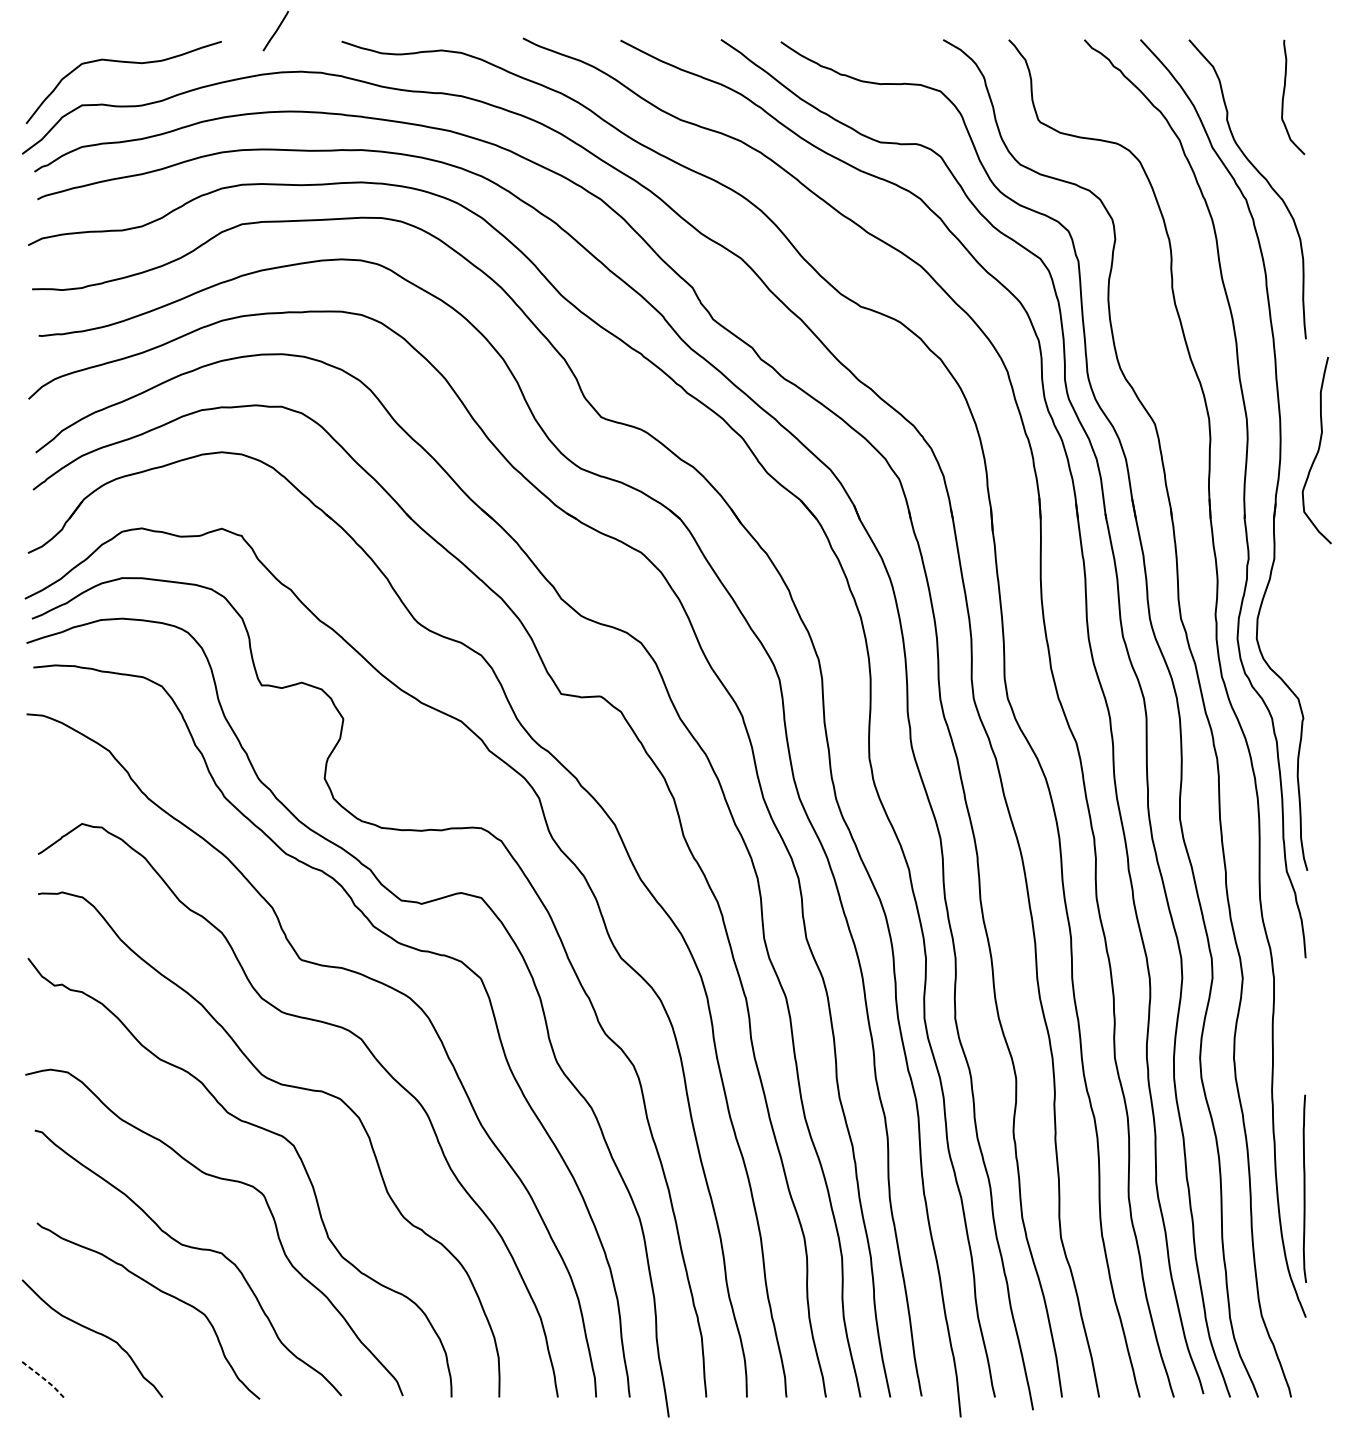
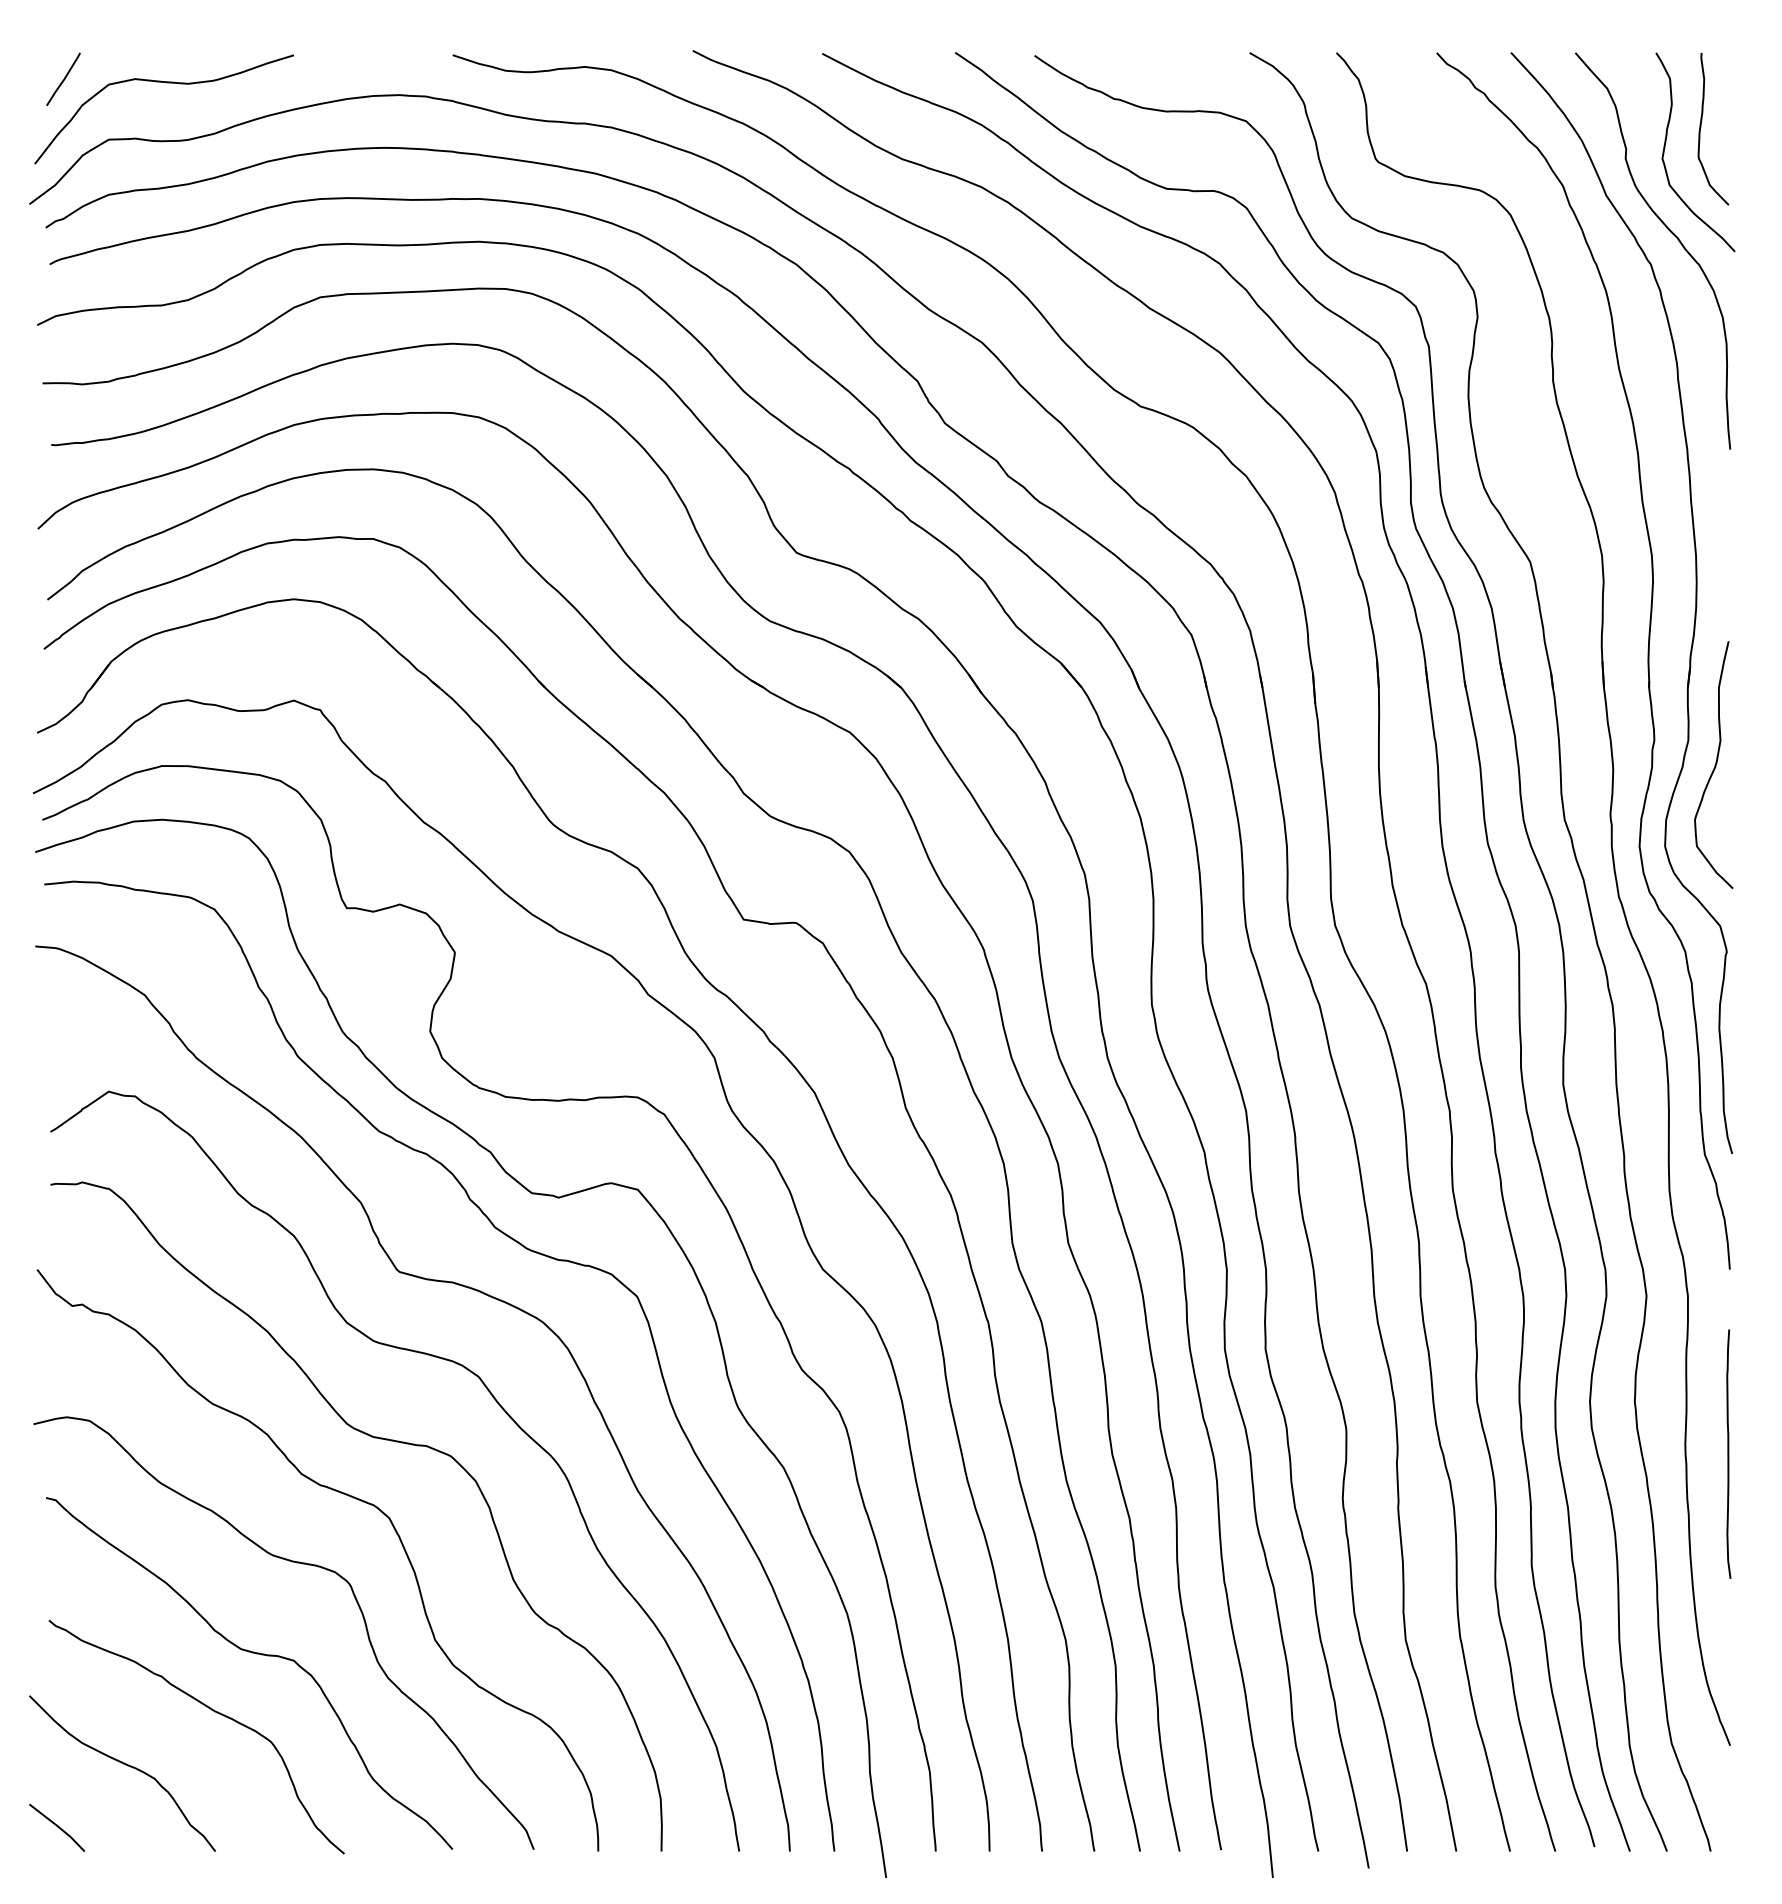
line: (275, 30) -> (63, 78), moved
curve: (1257, 112) -> (1665, 148), added
curve: (1317, 450) -> (1714, 765), moved
curve: (1304, 1188) -> (1728, 1453), moved
line: (44, 1379) -> (58, 1827), dashed -> solid

